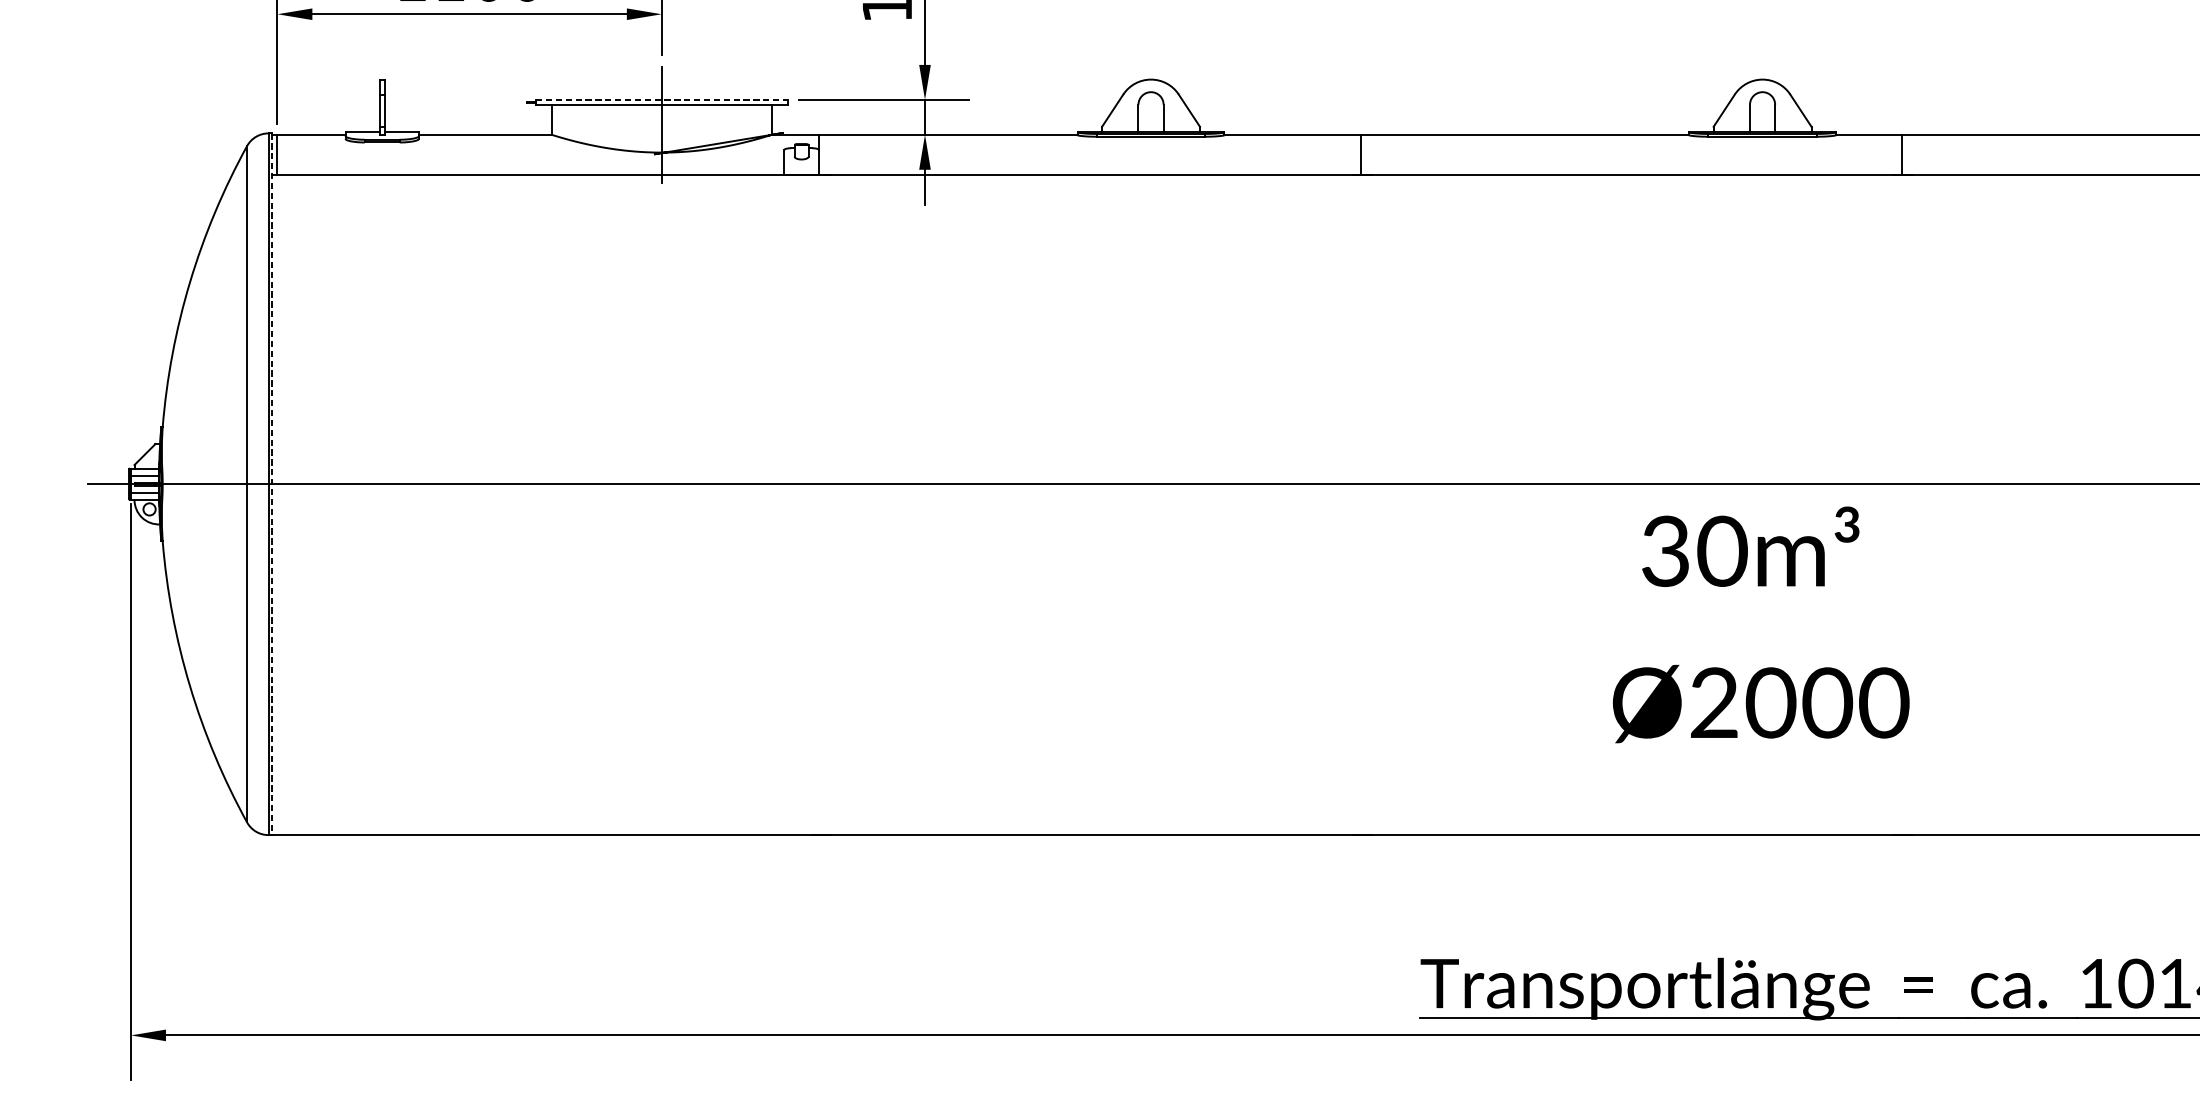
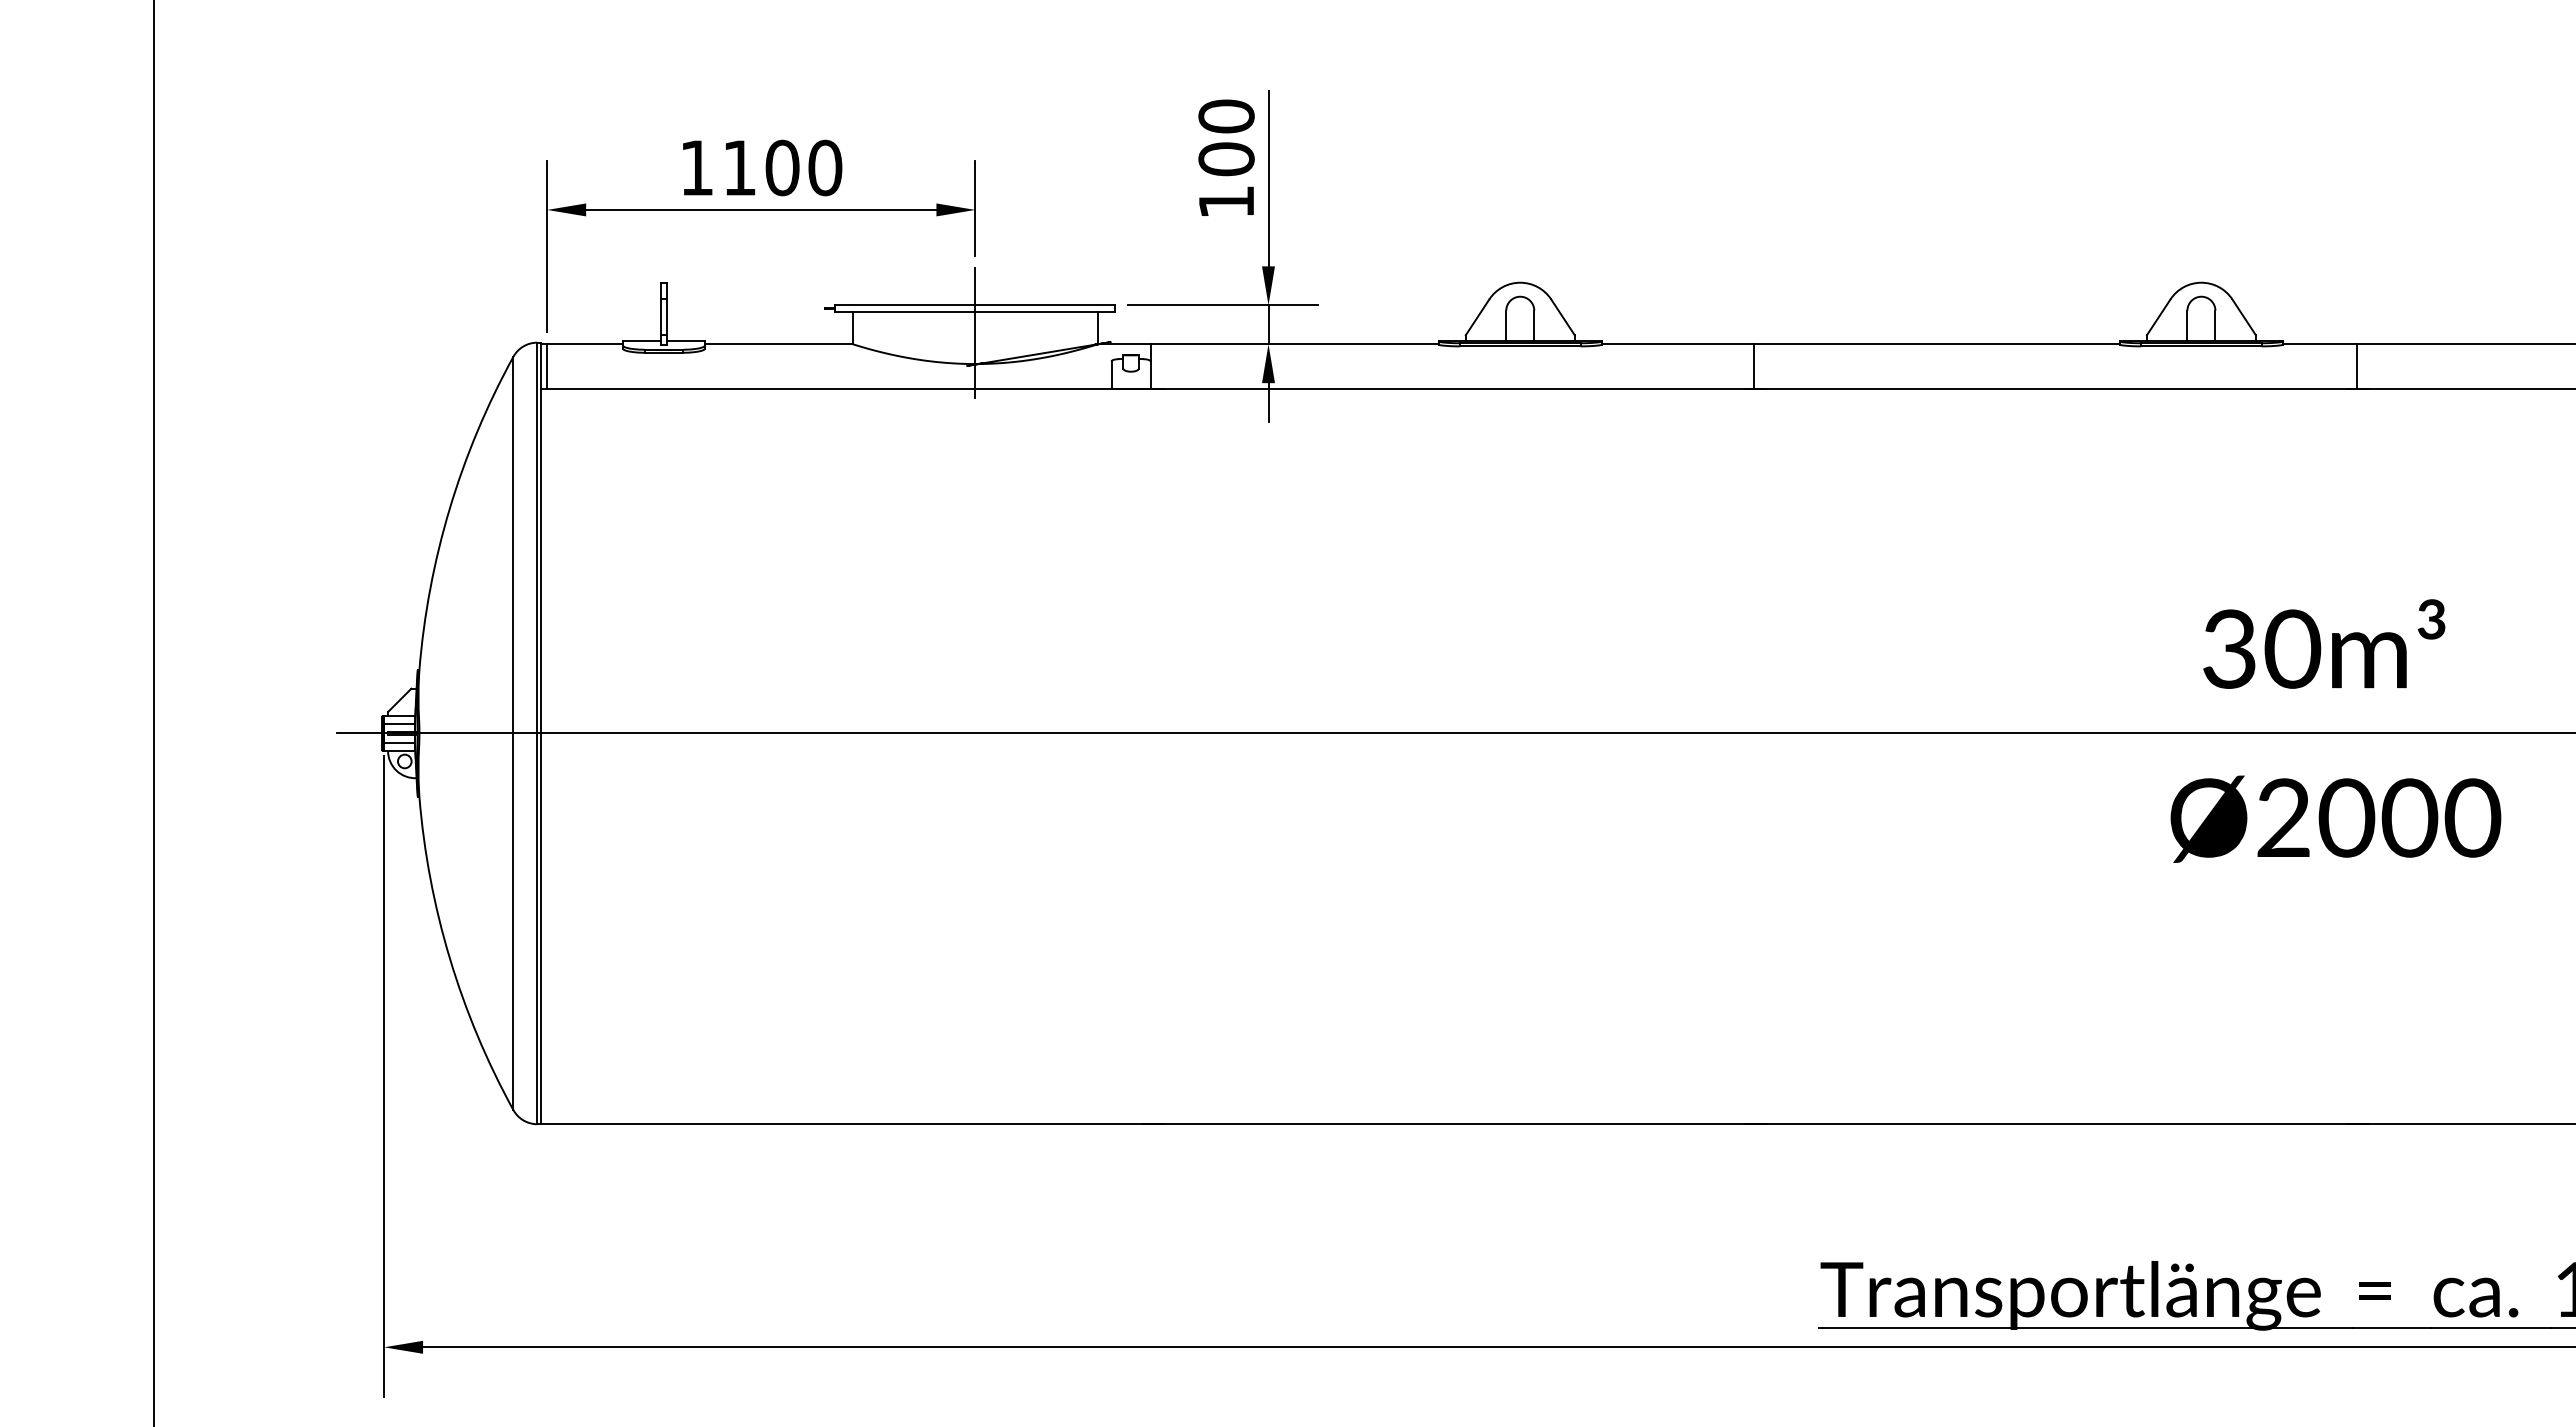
line: (661, 100) -> (975, 305), dashed -> solid
line: (272, 484) -> (541, 733), dashed -> solid
text: (1760, 624) -> (2335, 730), moved

